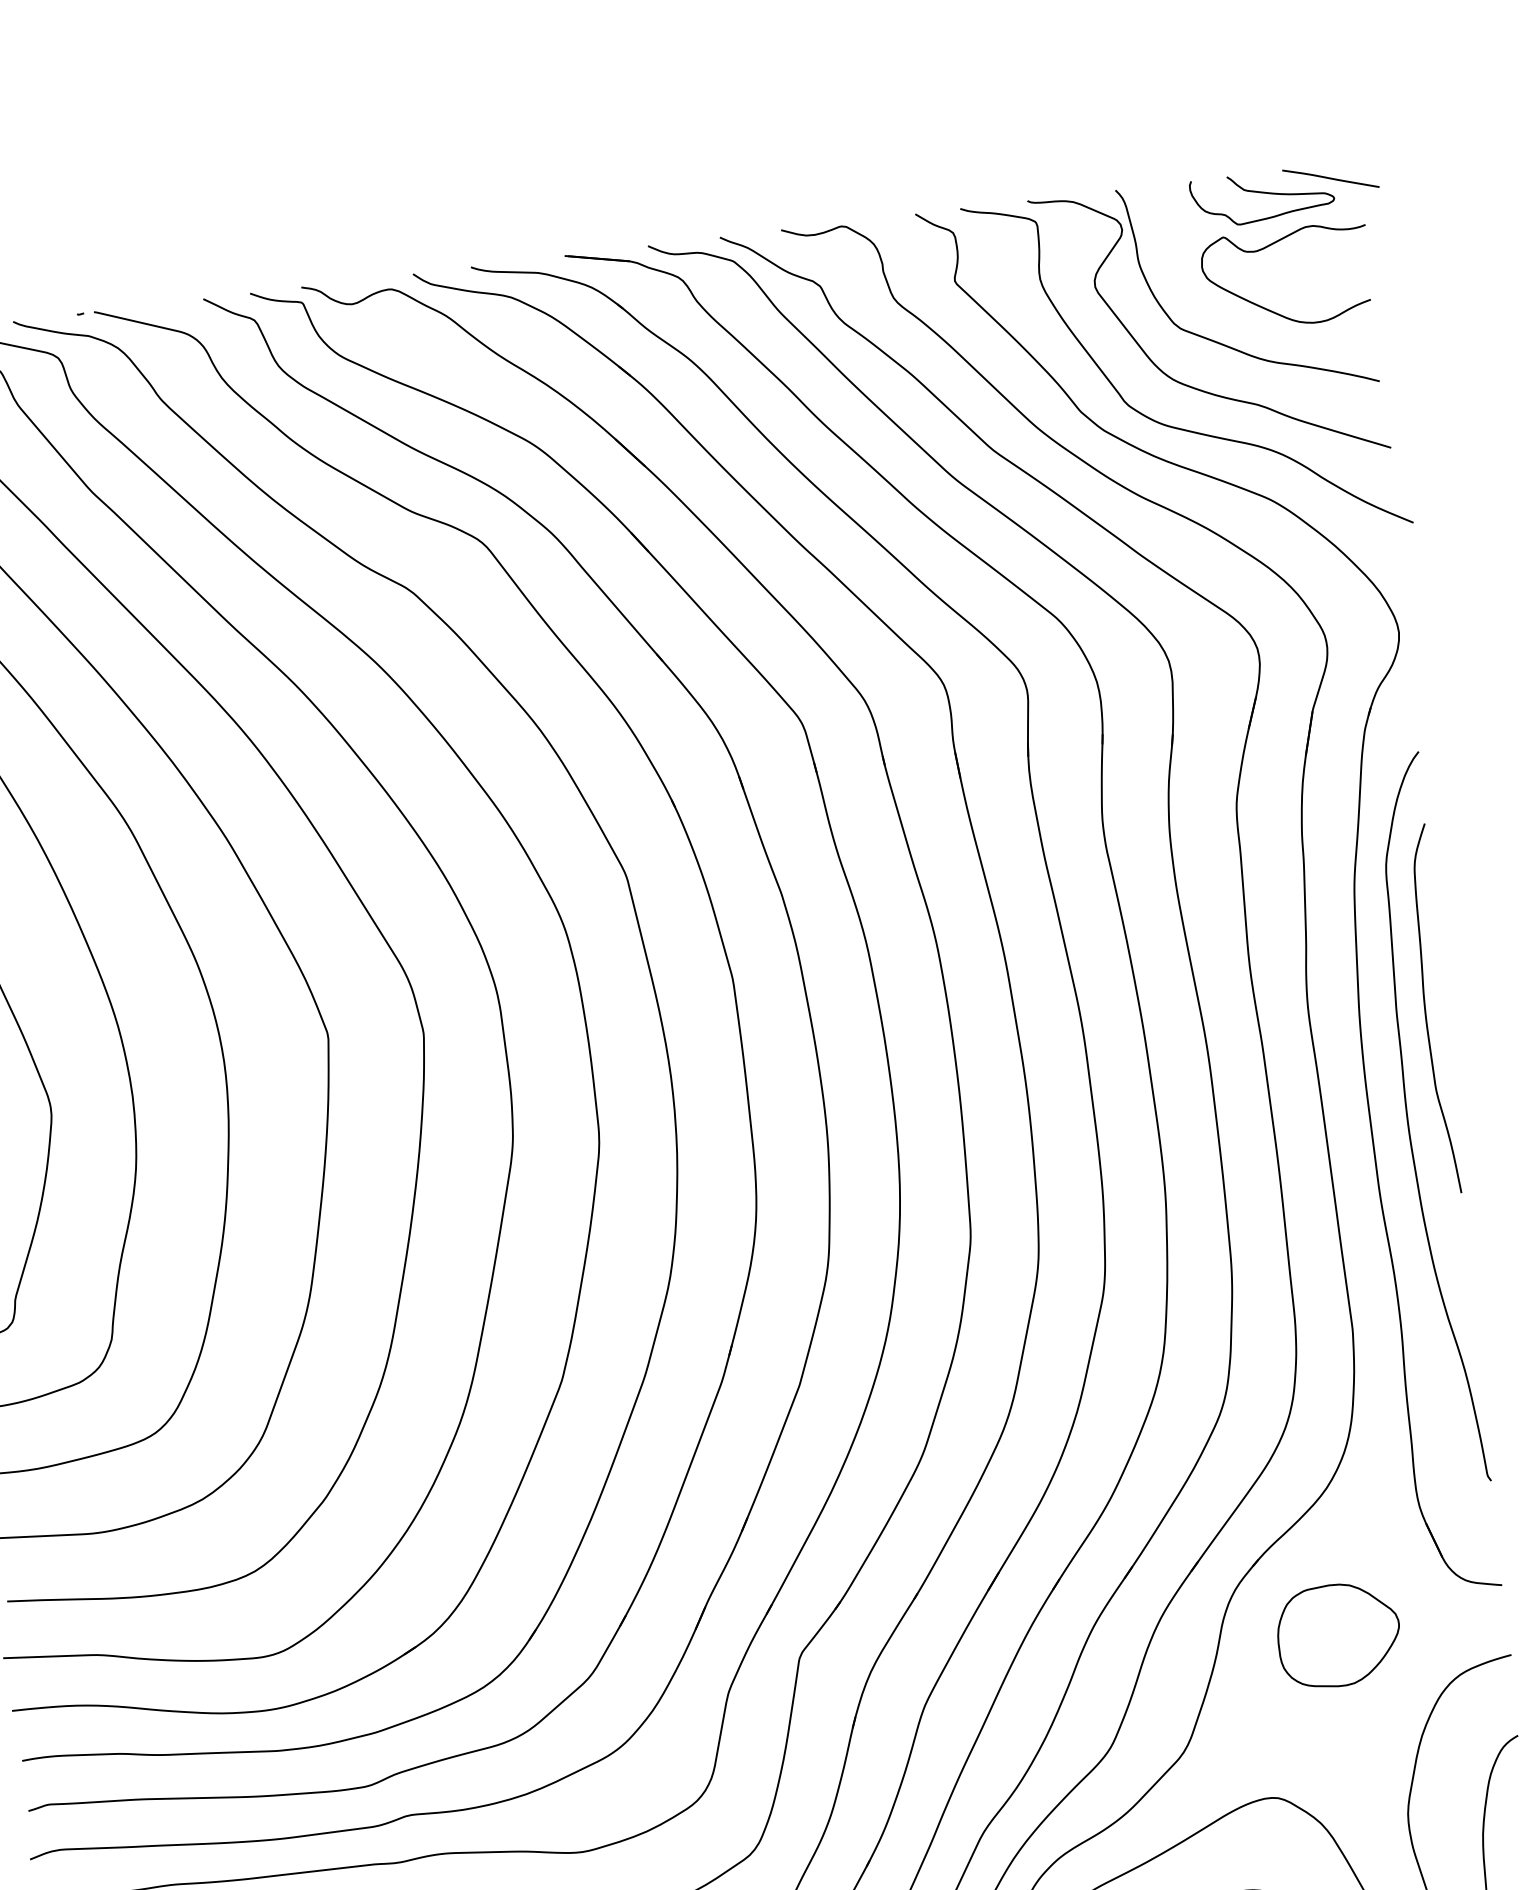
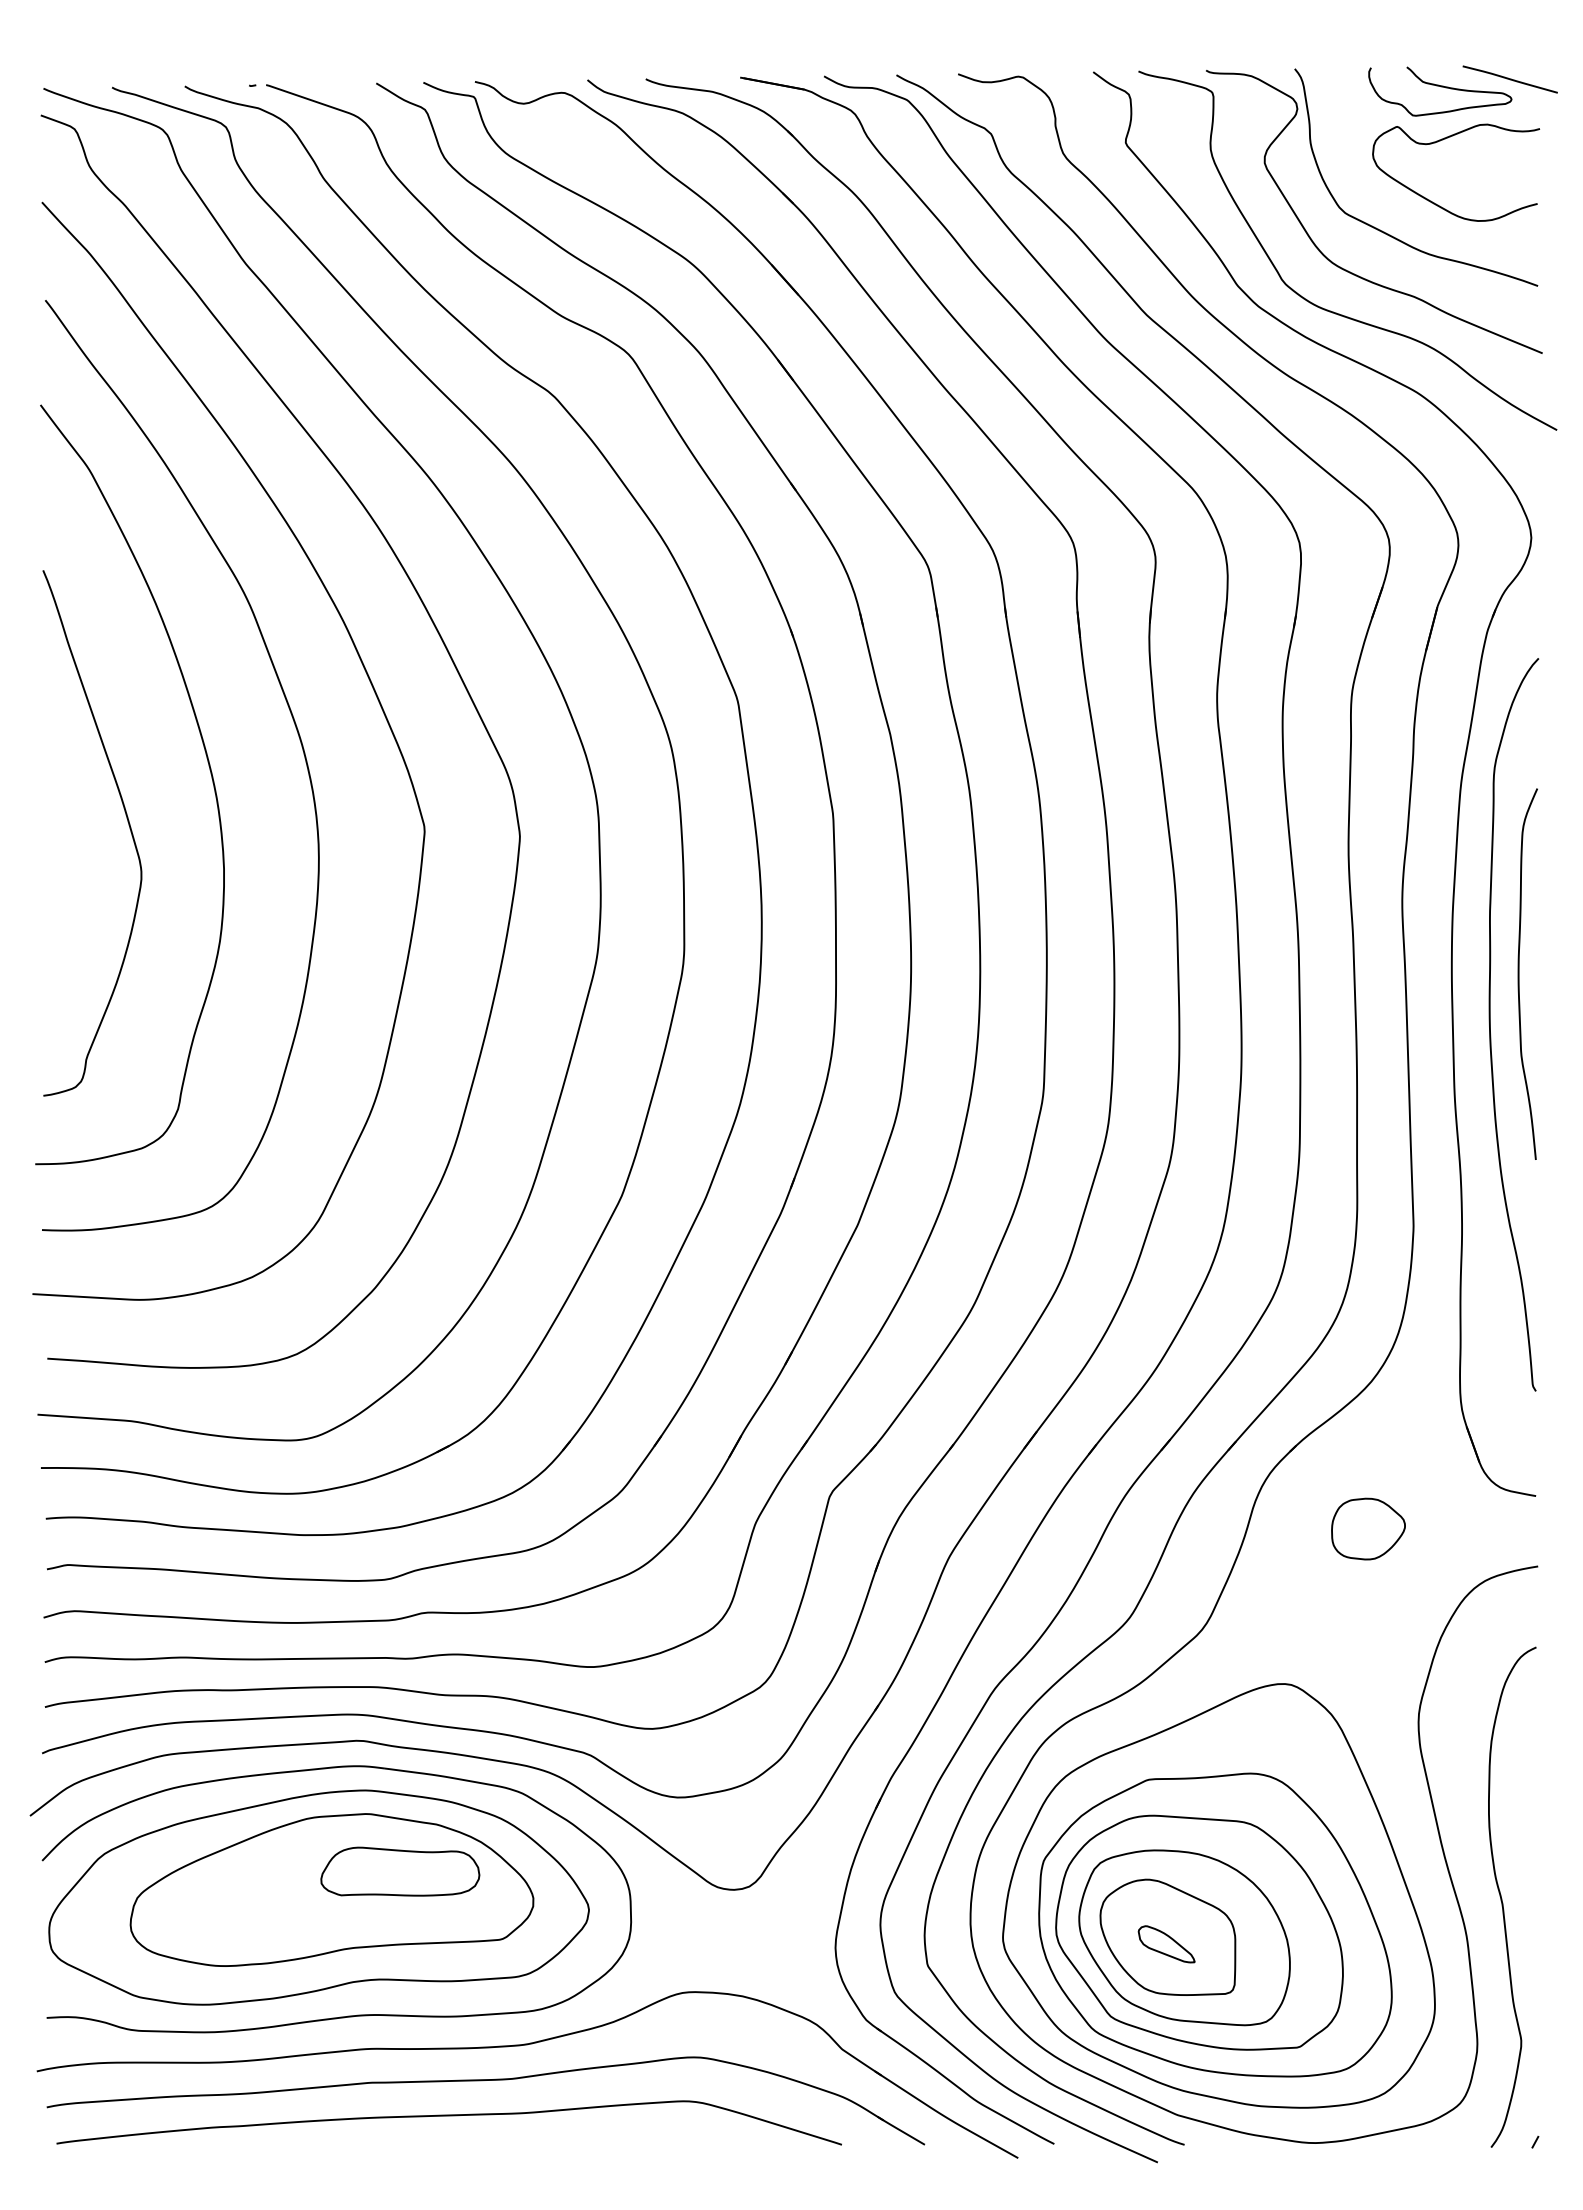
curve: (1426, 1009) -> (1519, 973), moved
part: (1338, 1634) -> (1368, 1528), size x0.6

